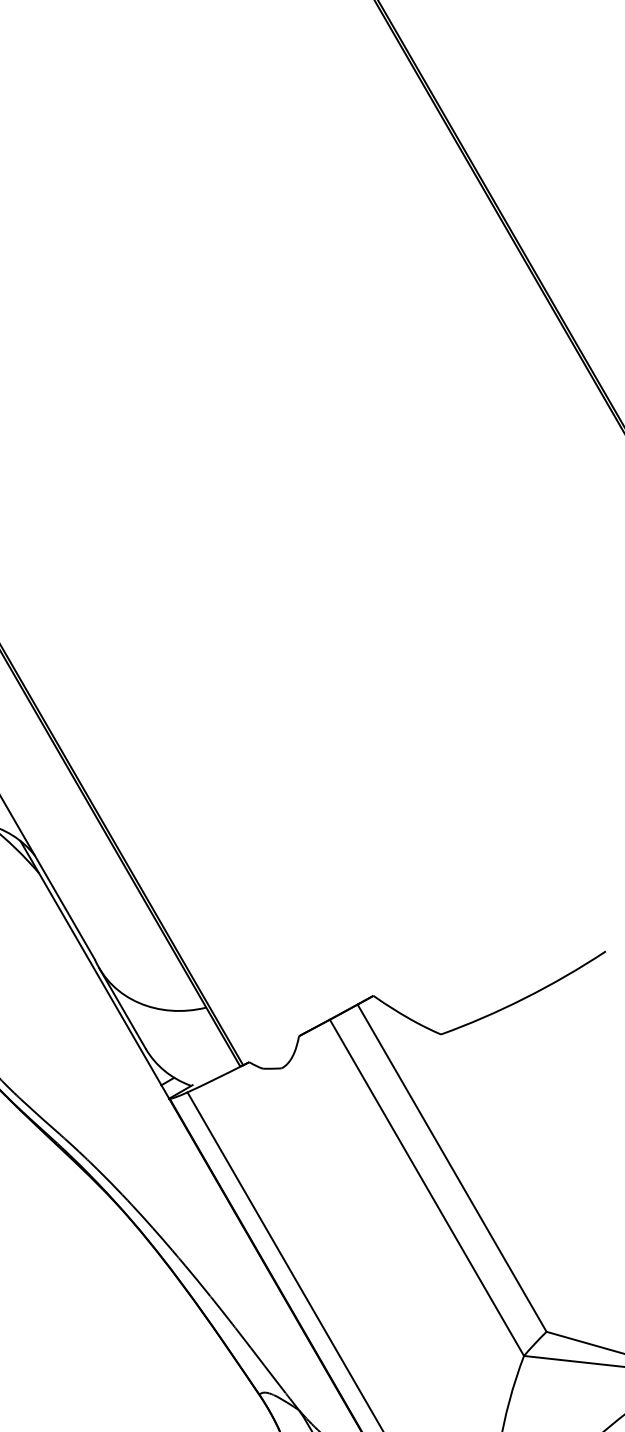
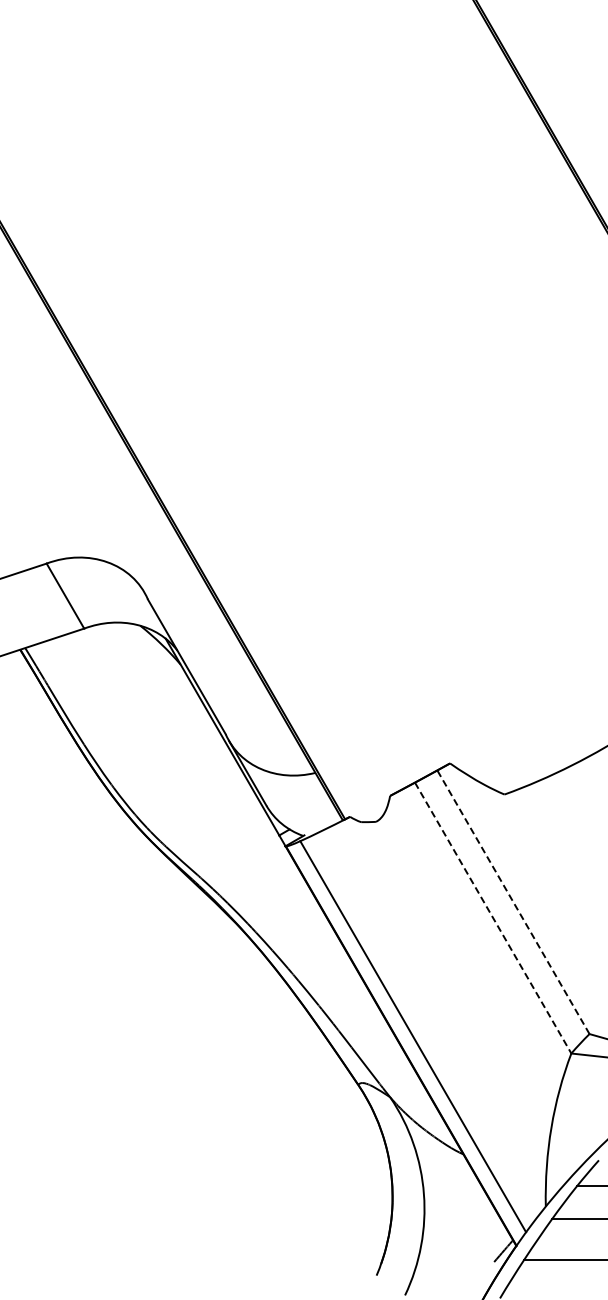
line: (452, 1167) -> (513, 901), solid -> dashed
line: (427, 1188) -> (493, 918), solid -> dashed

